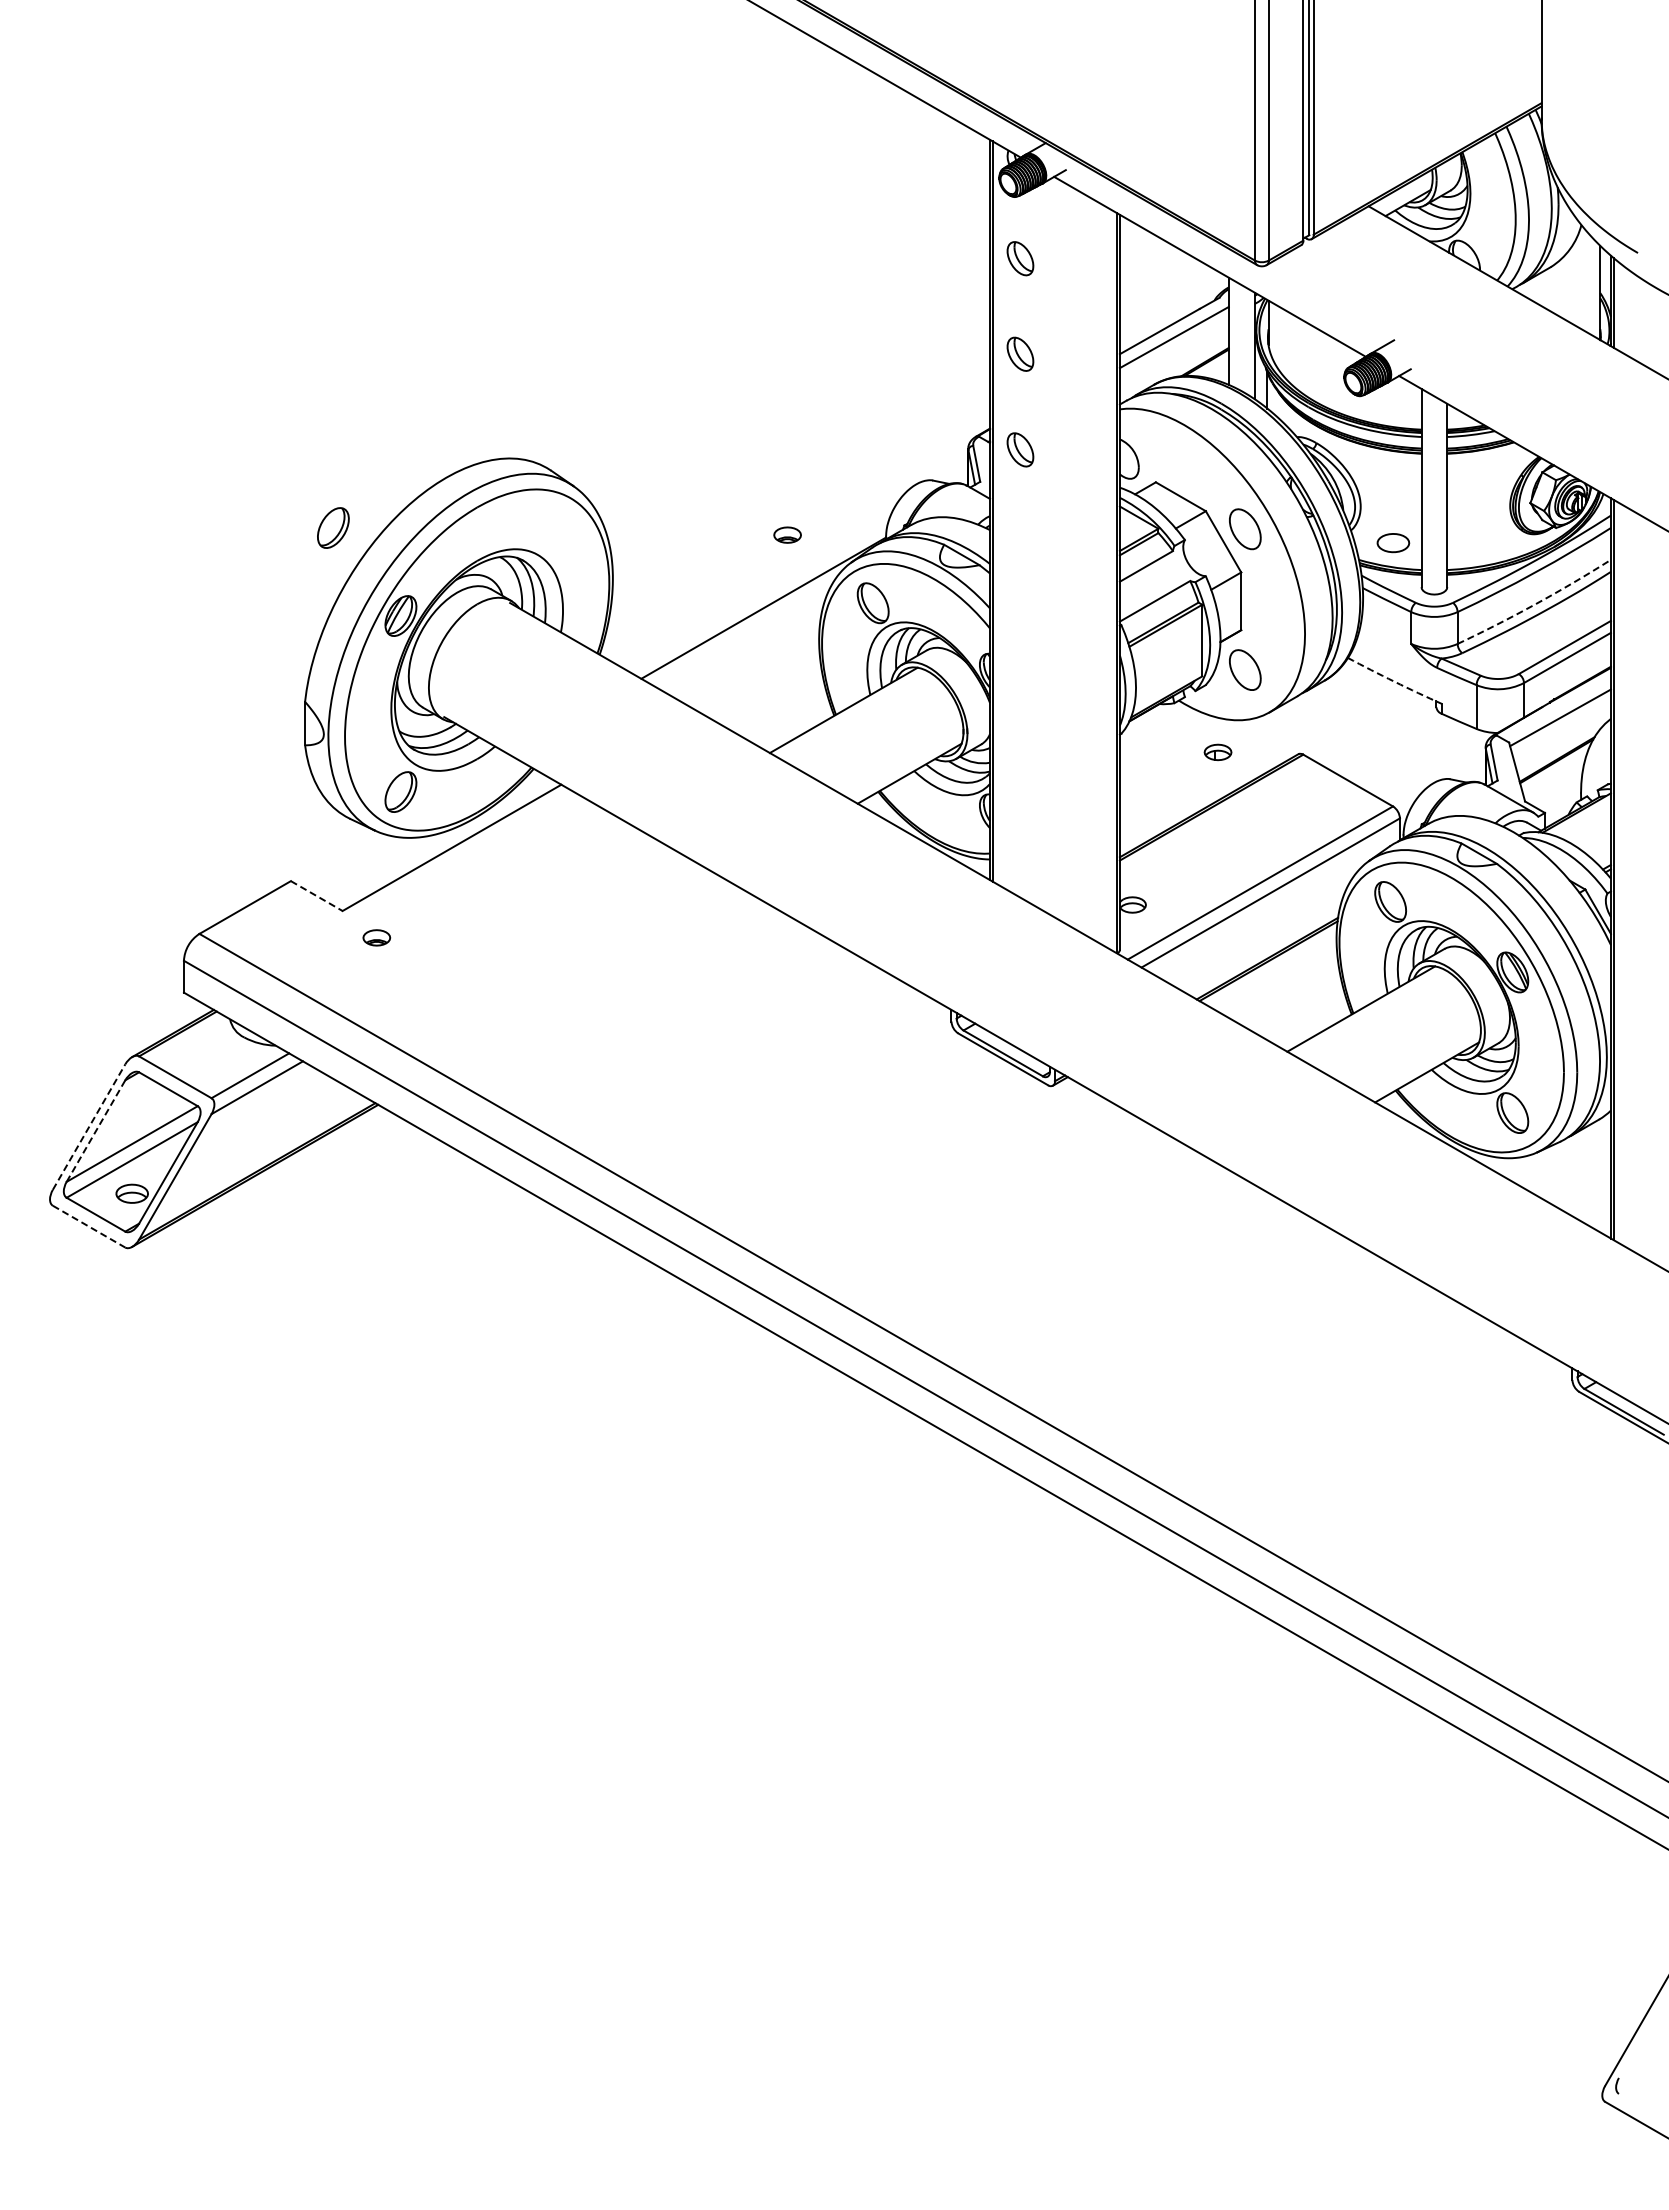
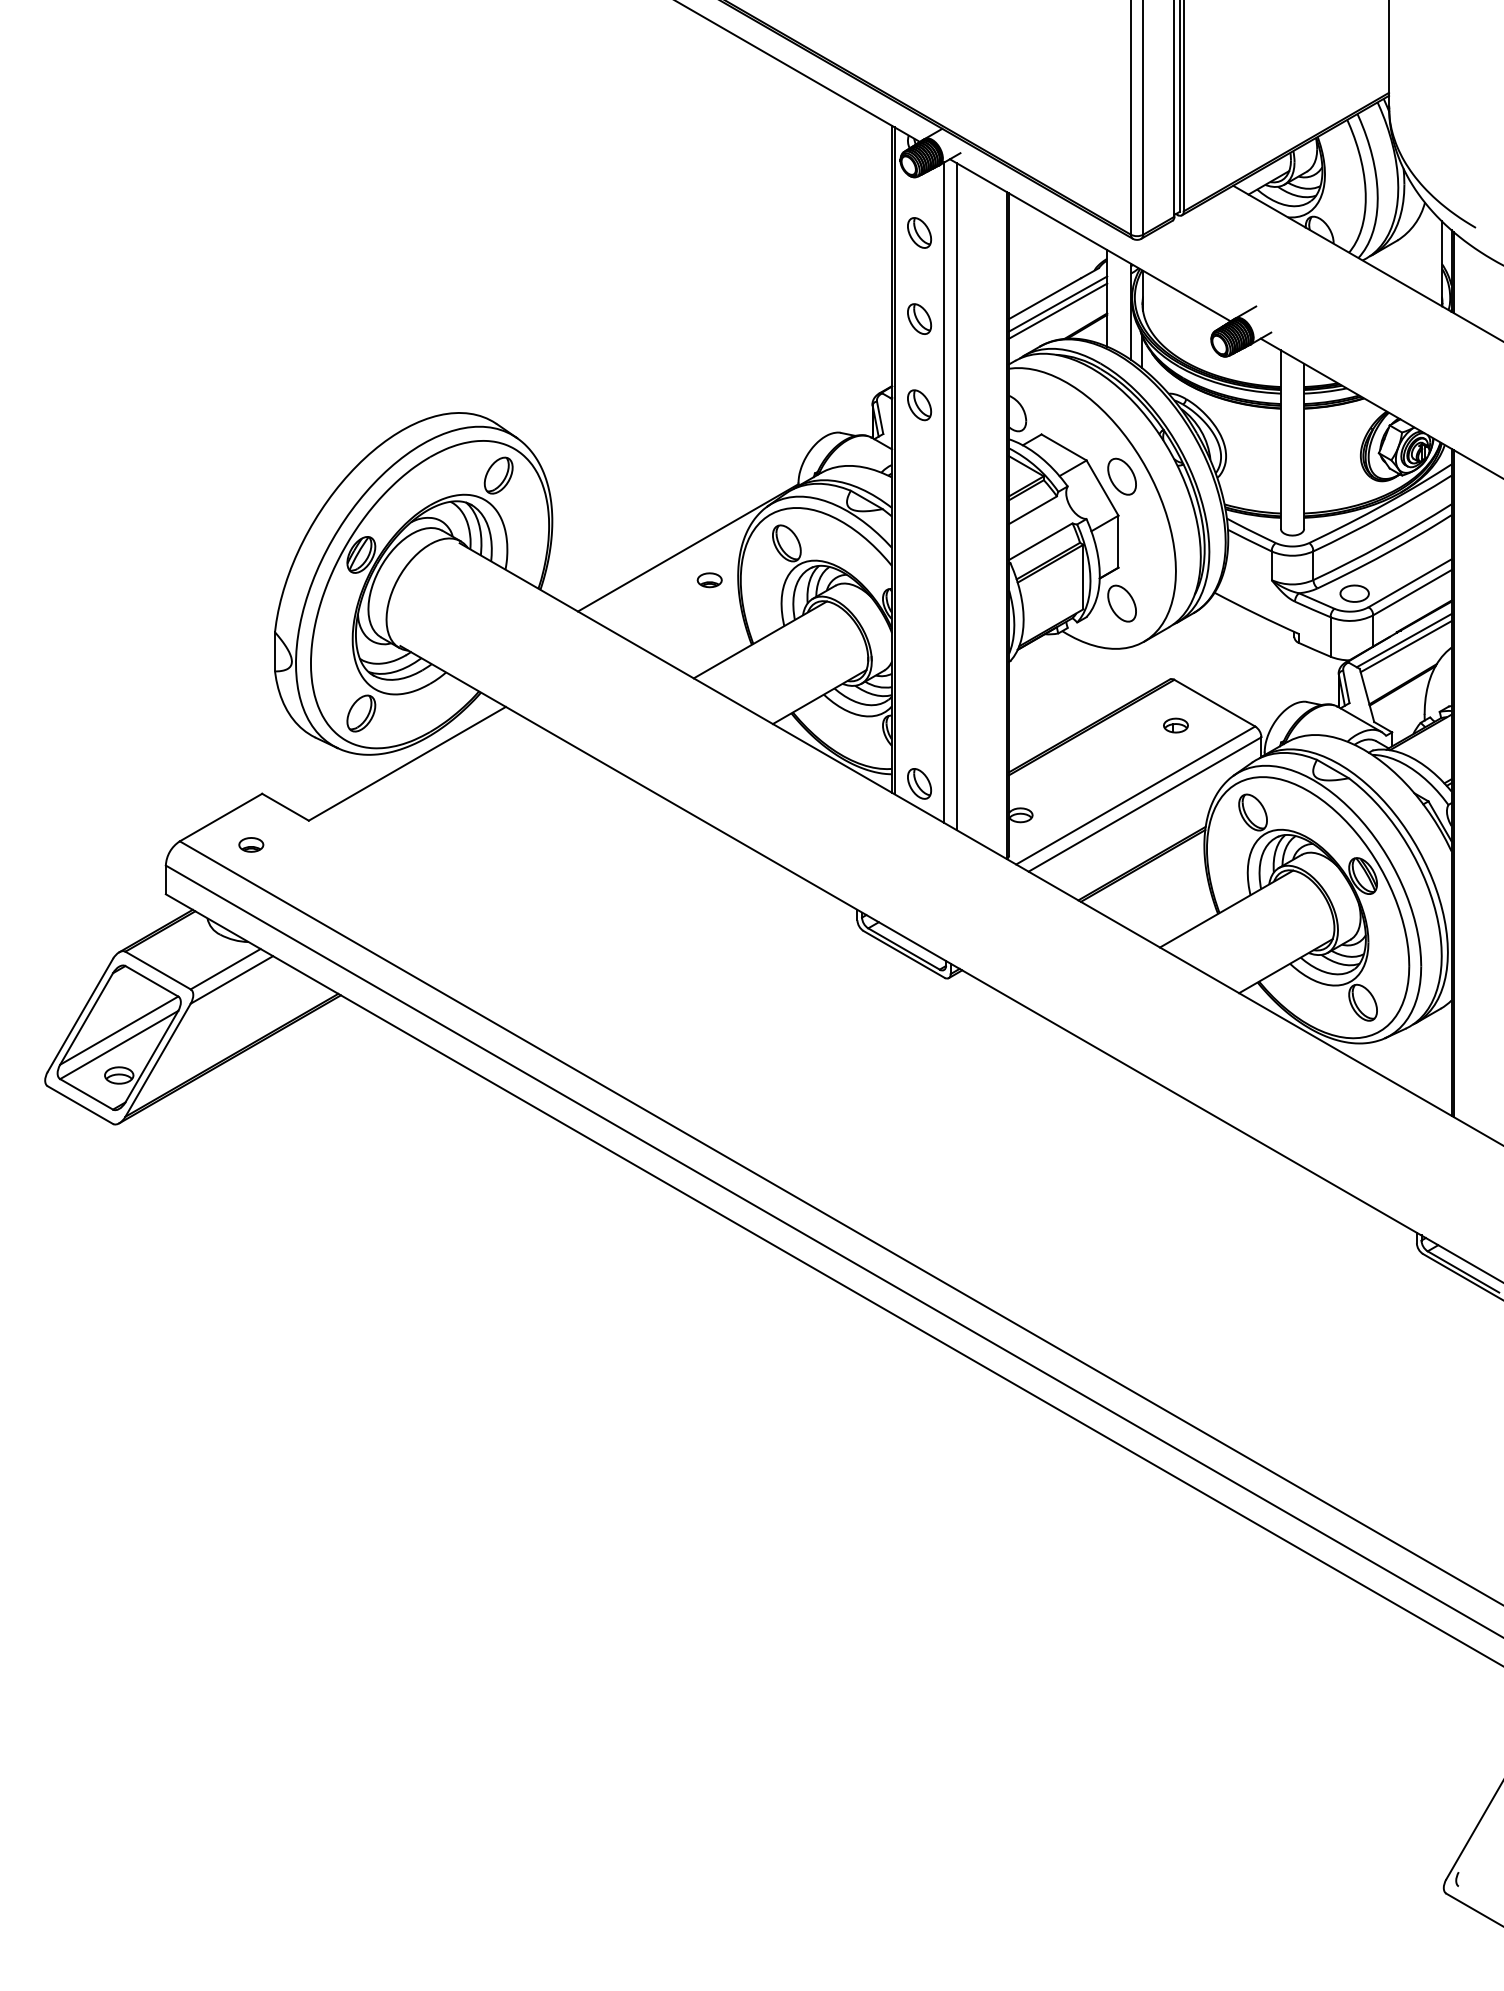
line: (1173, 345) -> (1057, 311), added
part: (333, 527) -> (498, 475), moved
part: (787, 534) -> (709, 579), moved
part: (1393, 543) -> (1354, 594), moved
line: (1048, 546) -> (944, 492), added
line: (1061, 551) -> (956, 496), added
arc: (1535, 604) -> (1383, 544), dashed -> solid
arc: (1394, 681) -> (1256, 613), dashed -> solid
line: (1557, 710) -> (1403, 640), added
part: (1217, 752) -> (1175, 725), moved
part: (1020, 869) -> (919, 783), added
line: (316, 896) -> (285, 807), dashed -> solid
part: (376, 937) -> (251, 844), moved
line: (89, 1126) -> (80, 1014), dashed -> solid
line: (96, 1131) -> (87, 1019), dashed -> solid
line: (89, 1226) -> (80, 1104), dashed -> solid

